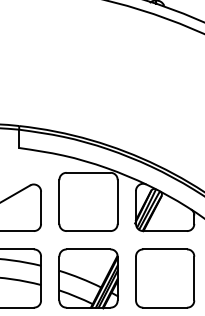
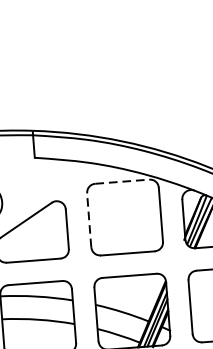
line: (88, 172) -> (122, 181), solid -> dashed
line: (59, 201) -> (89, 219), solid -> dashed

